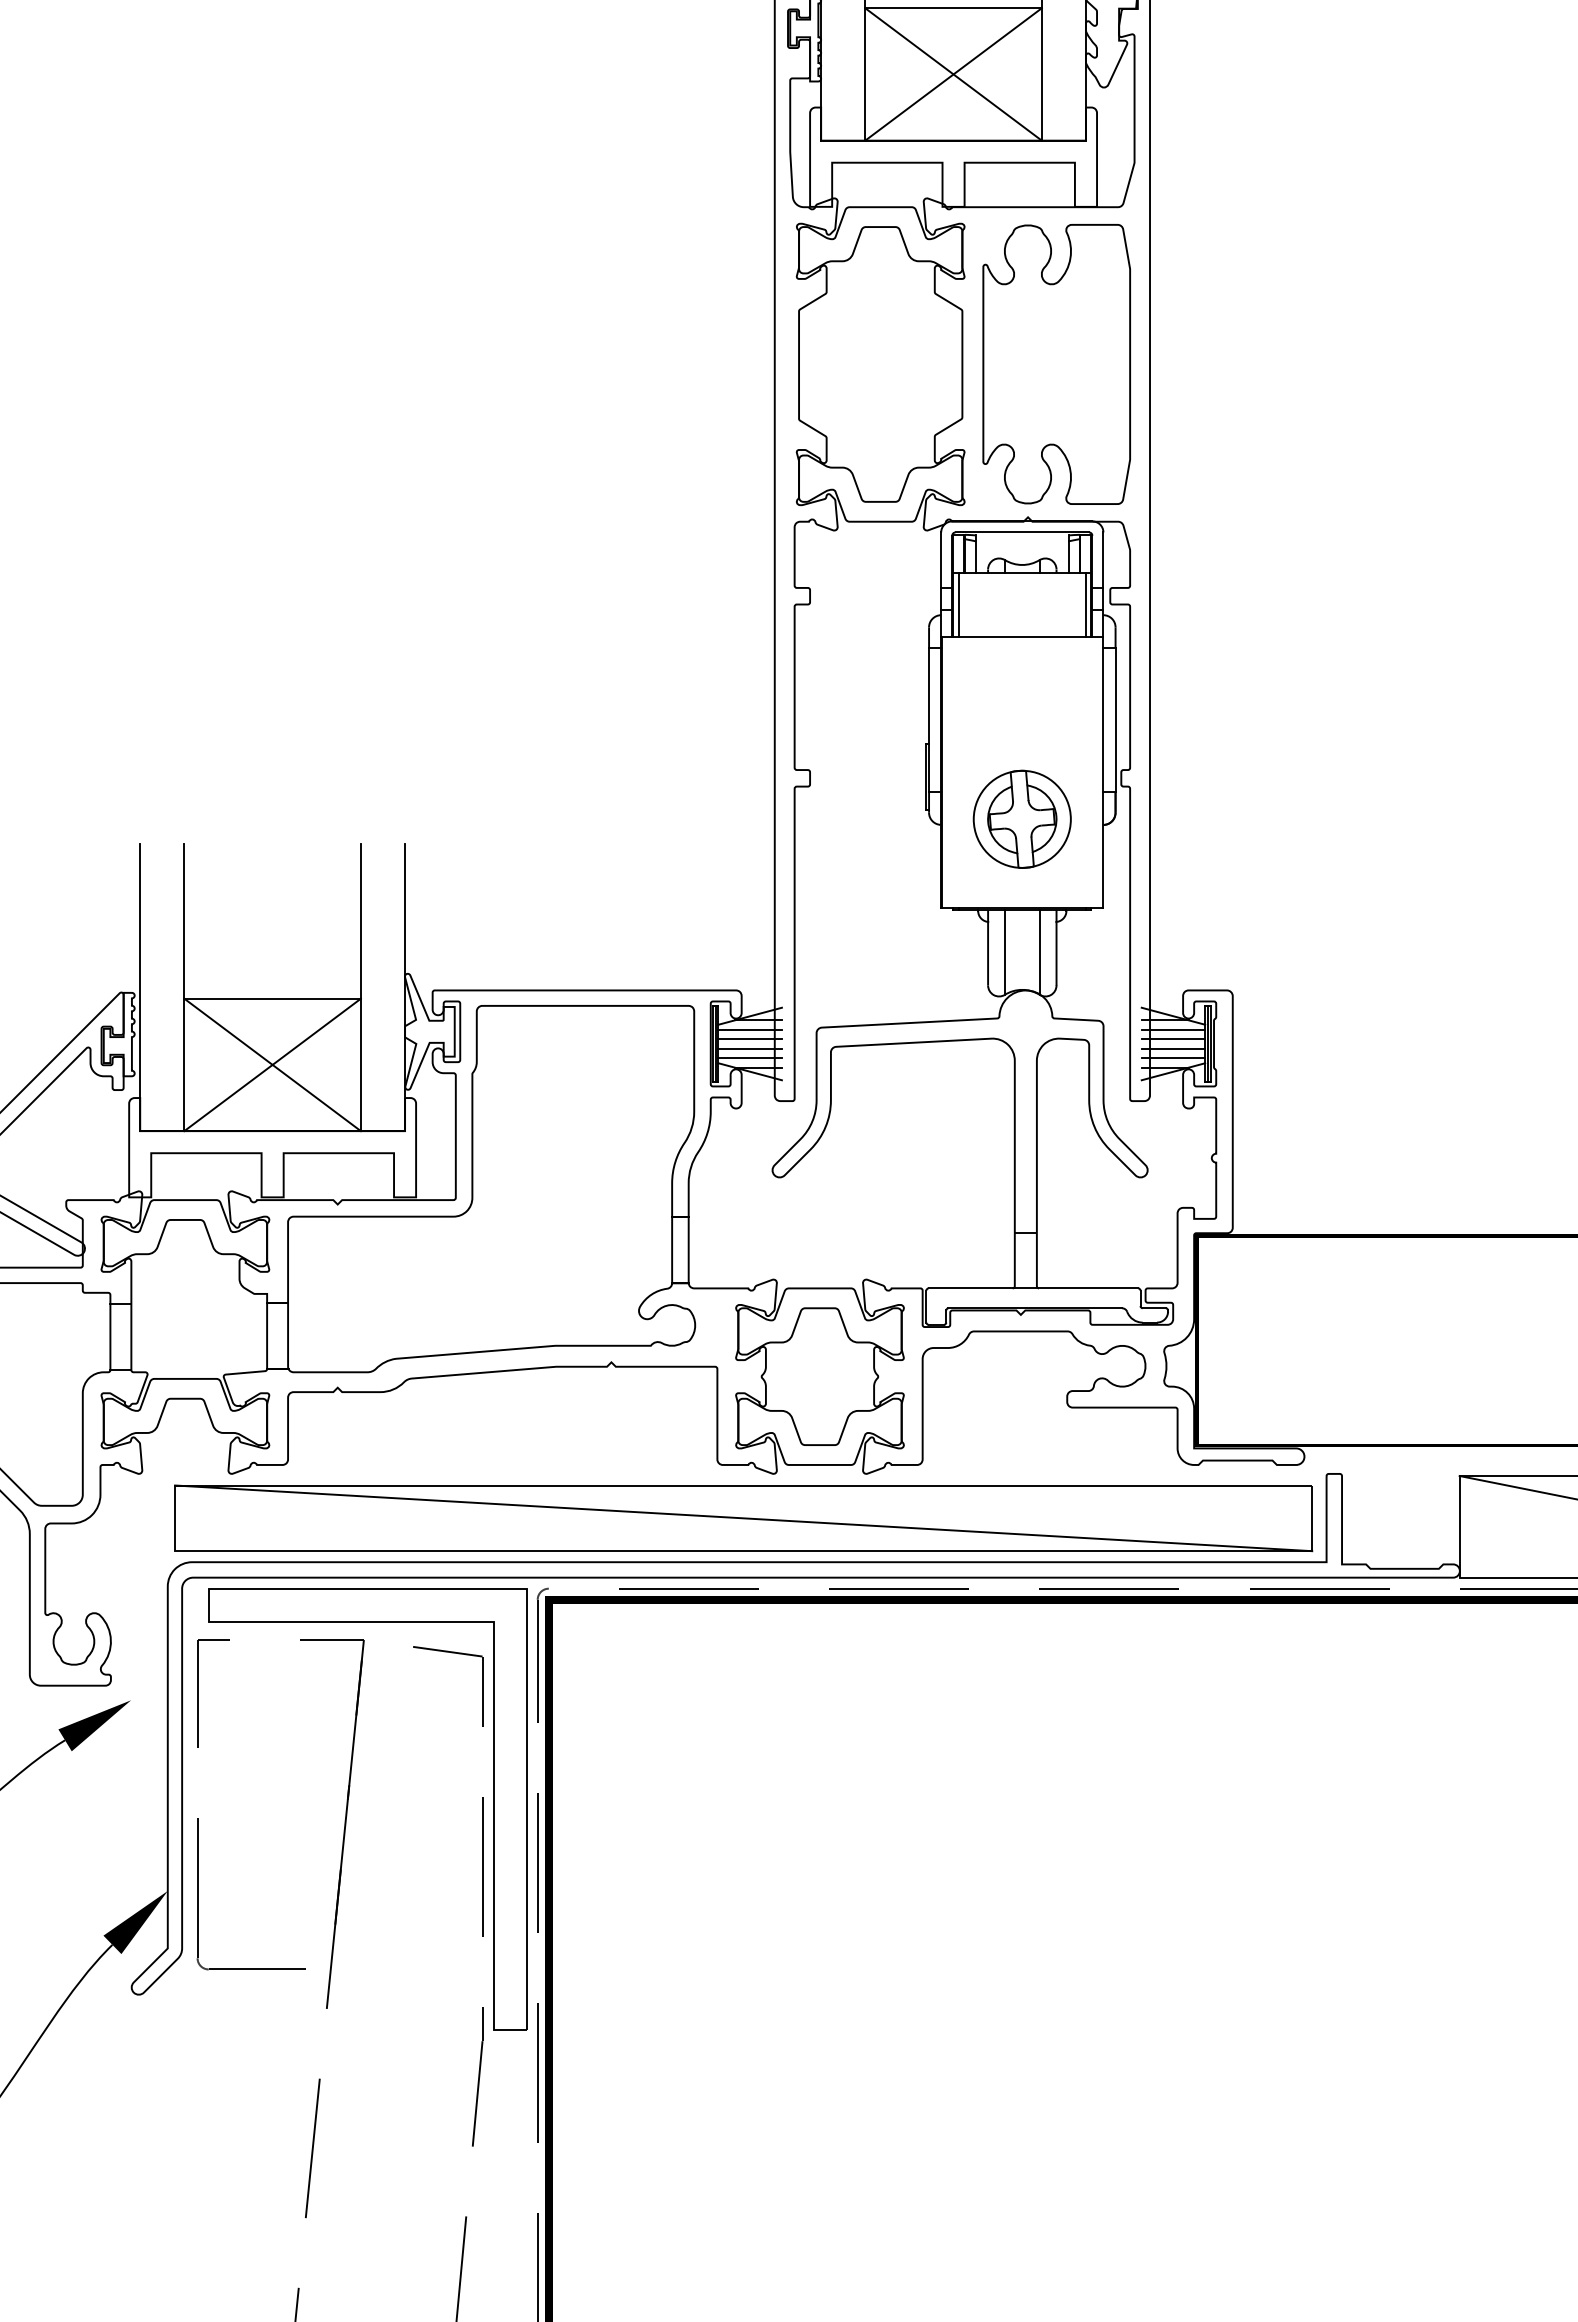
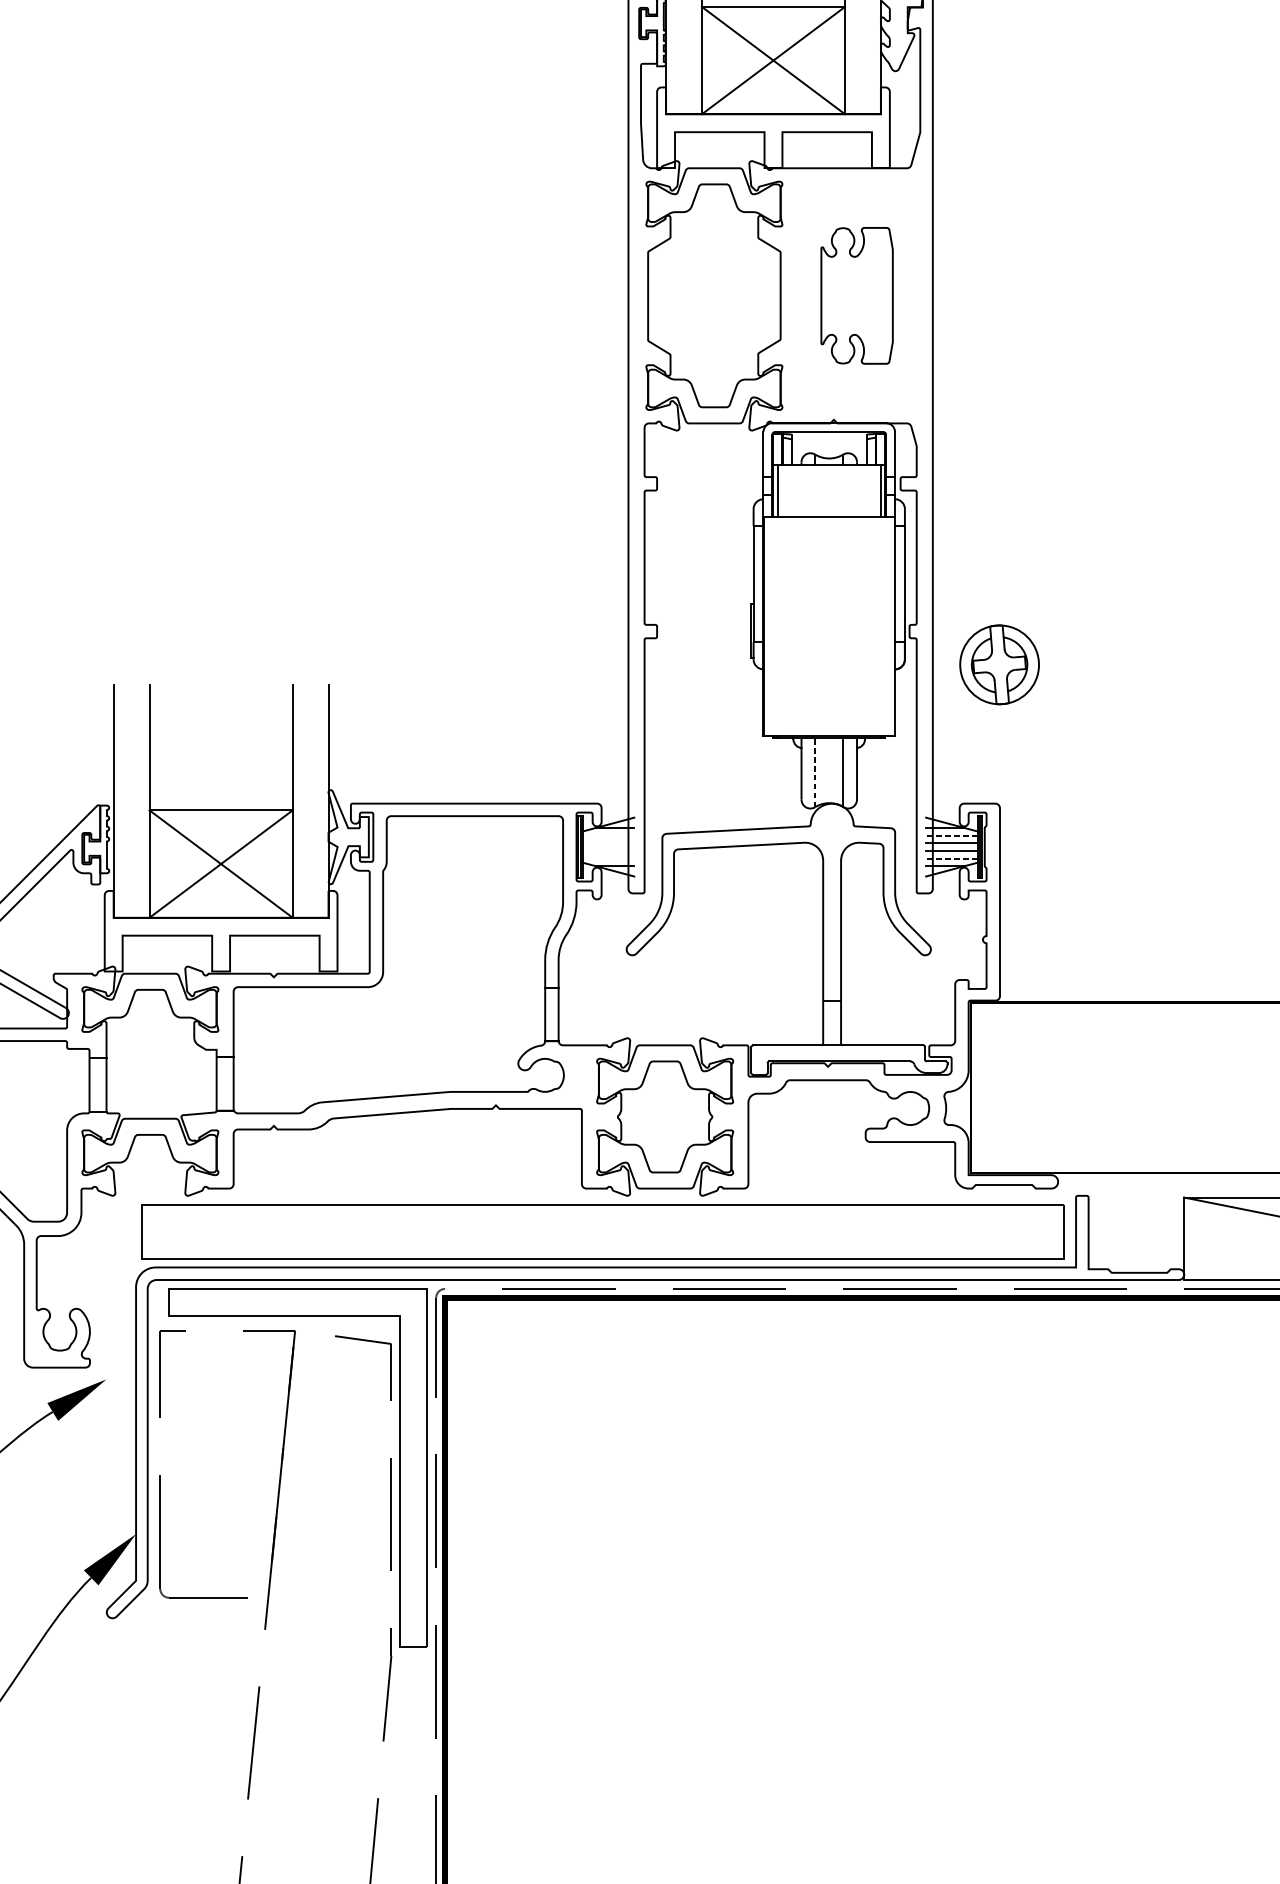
part: (1056, 364) -> (856, 295), size x0.6
part: (1021, 818) -> (998, 664), moved
line: (1004, 951) -> (814, 772), solid -> dashed
line: (749, 1029) -> (607, 835), removed
line: (1173, 1029) -> (951, 835), solid -> dashed
line: (749, 1038) -> (607, 842), removed
line: (749, 1049) -> (607, 851), removed
line: (749, 1058) -> (607, 858), removed
line: (1173, 1058) -> (951, 858), solid -> dashed
line: (743, 1518) -> (603, 1232), removed

